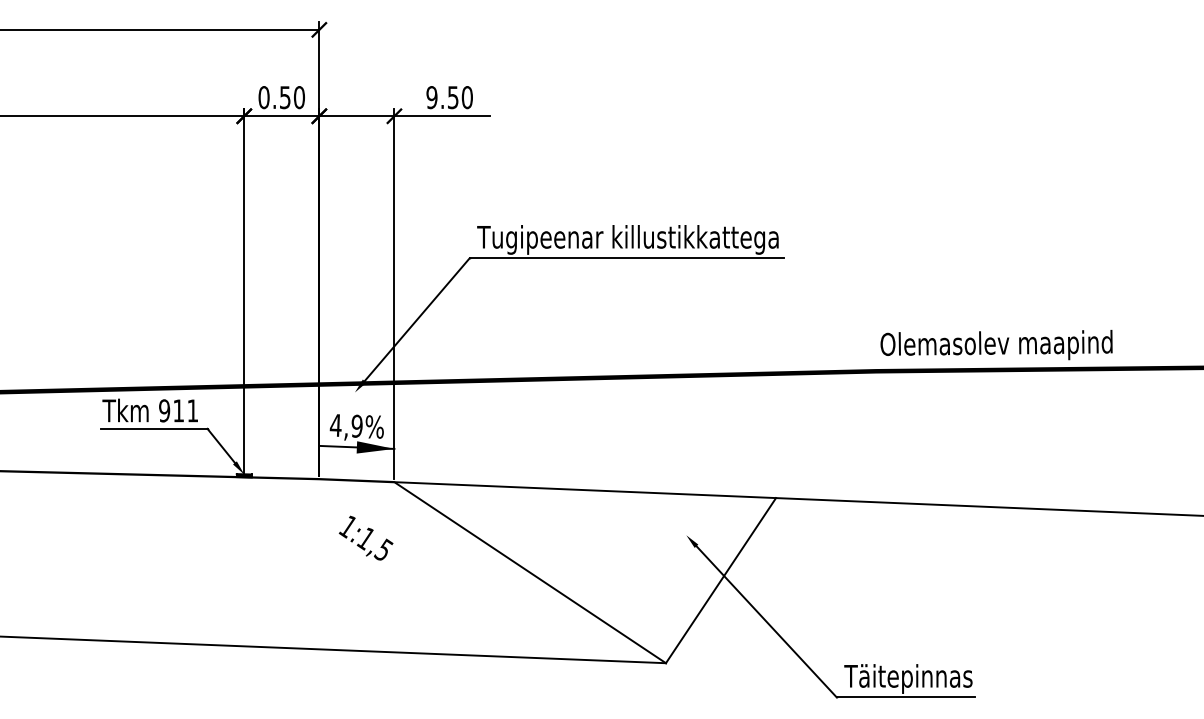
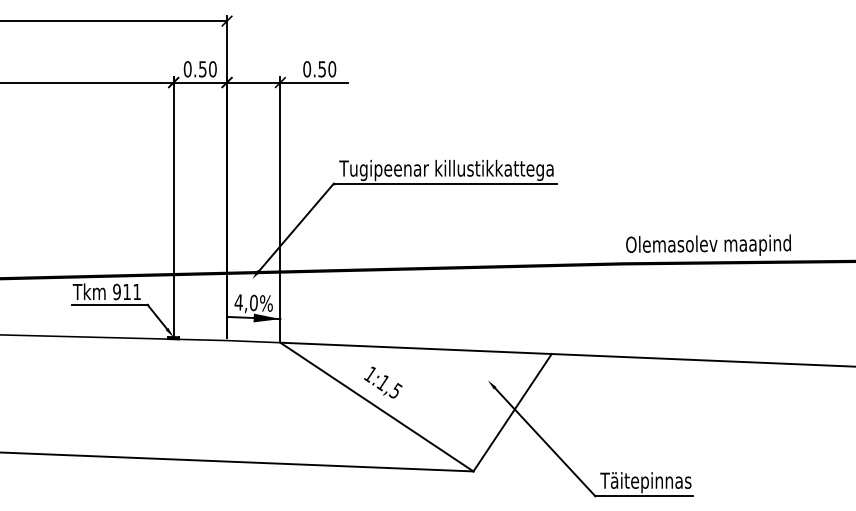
text: (431, 97) -> (306, 69), 9.50 -> 0.50
text: (356, 426) -> (253, 303), 4,9%%% -> 4,0%%%
text: (365, 537) -> (382, 382), moved

